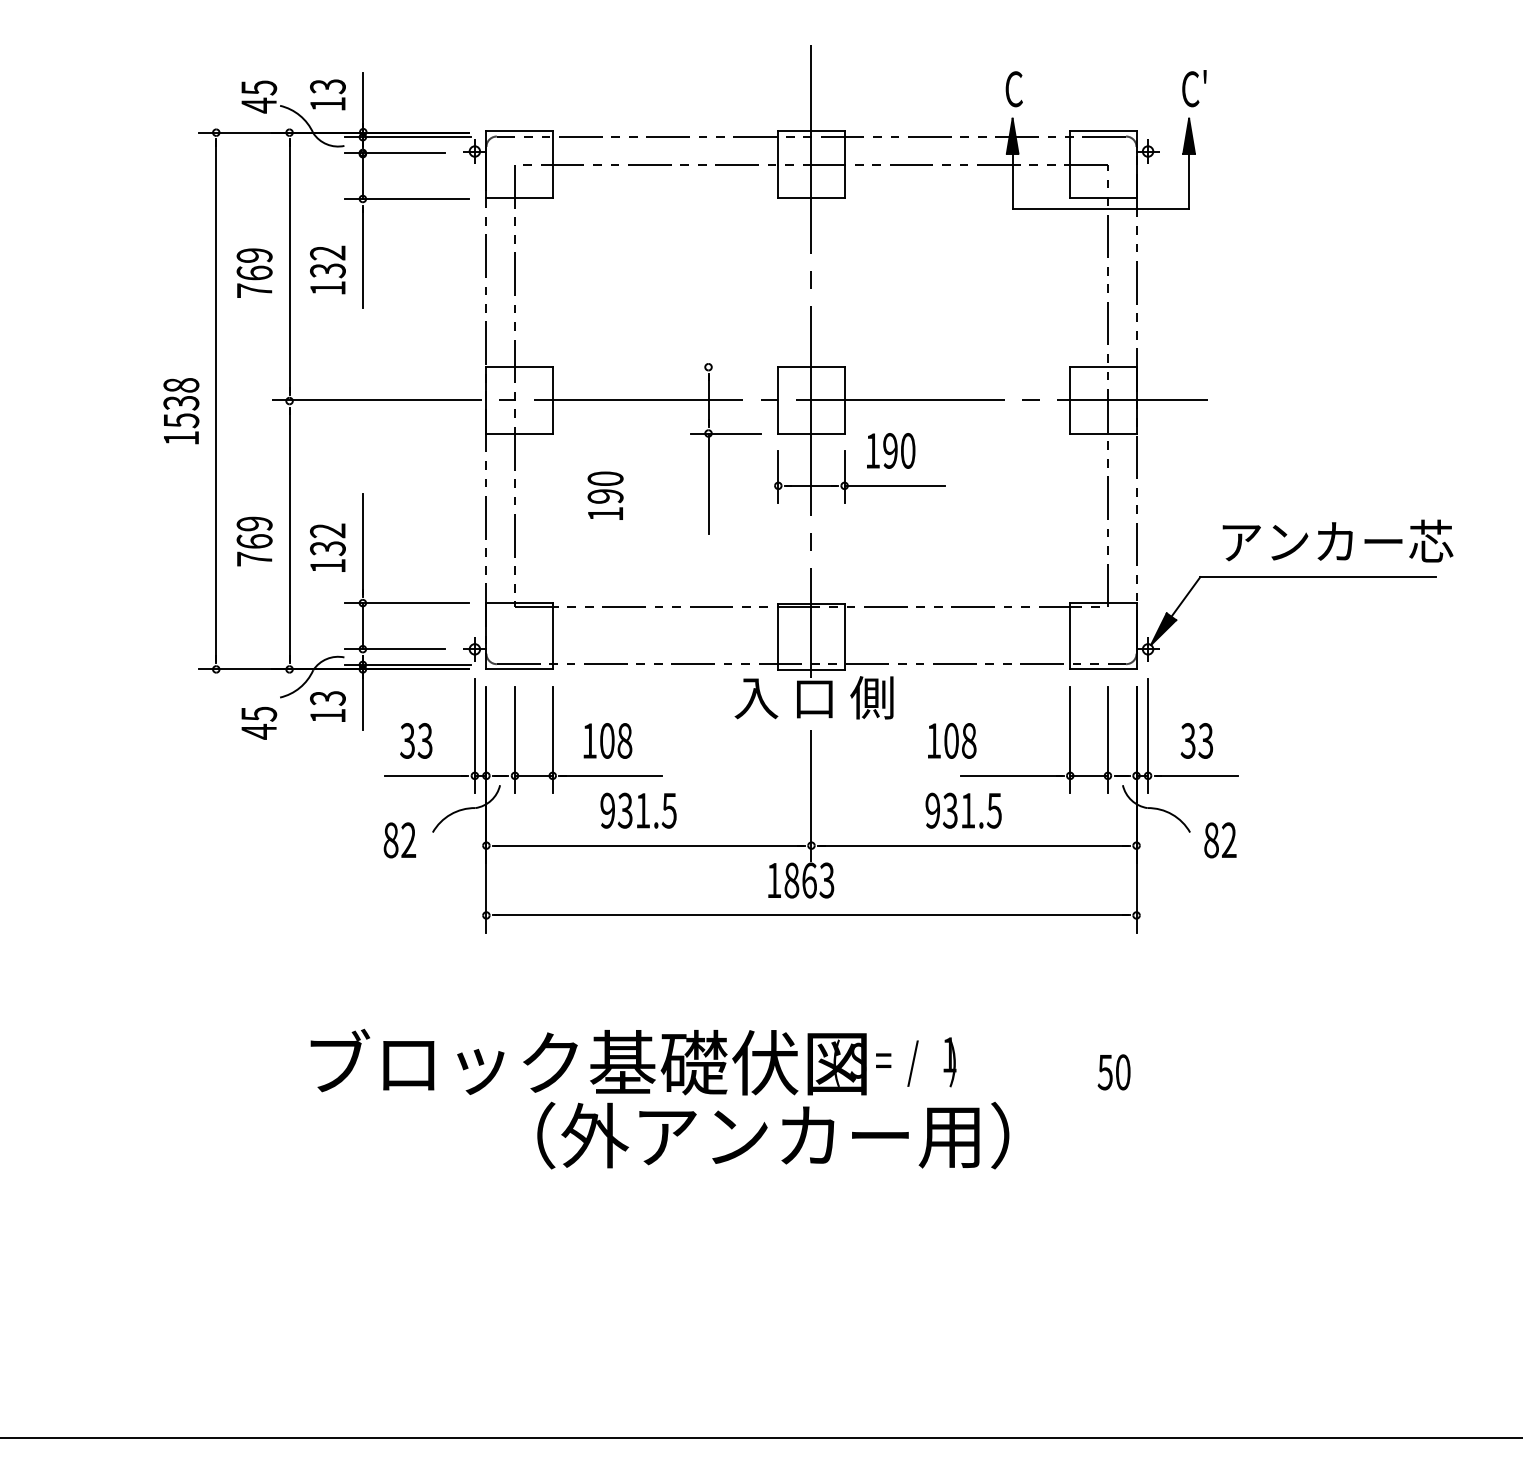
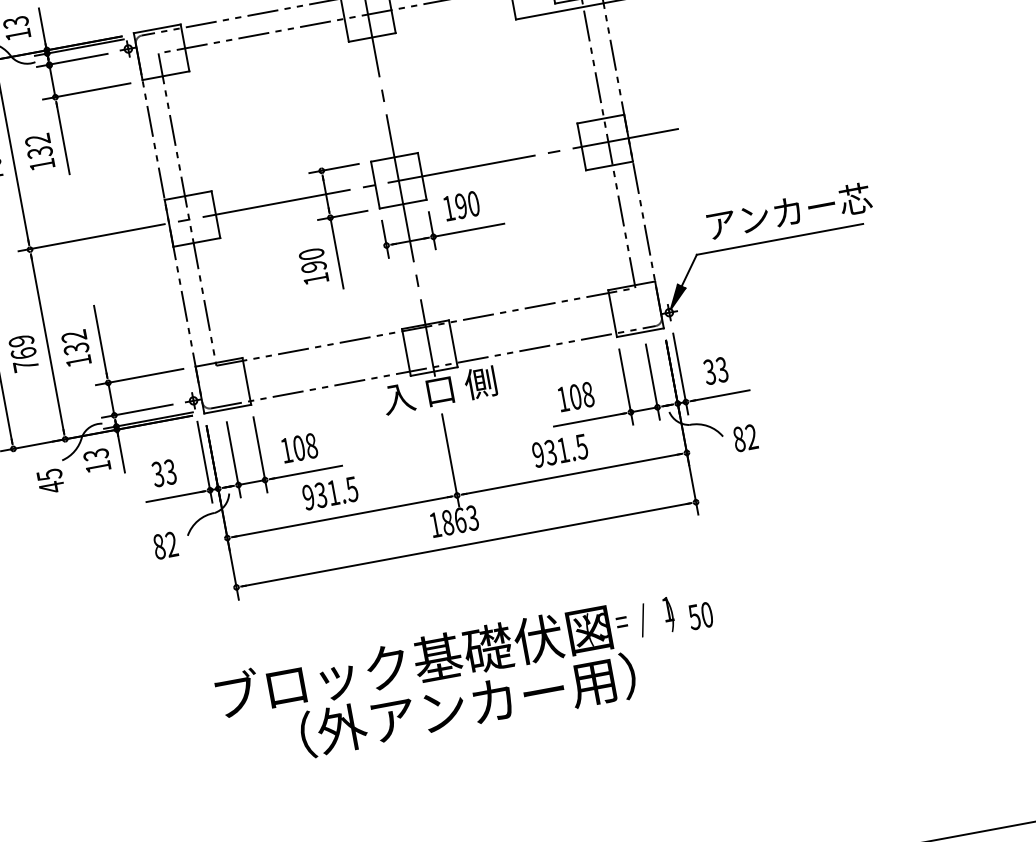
line: (725, 367) -> (333, 168), added
text: (605, 495) -> (313, 266), moved
text: (952, 740) -> (576, 396), moved
text: (633, 1061) -> (445, 655), moved

